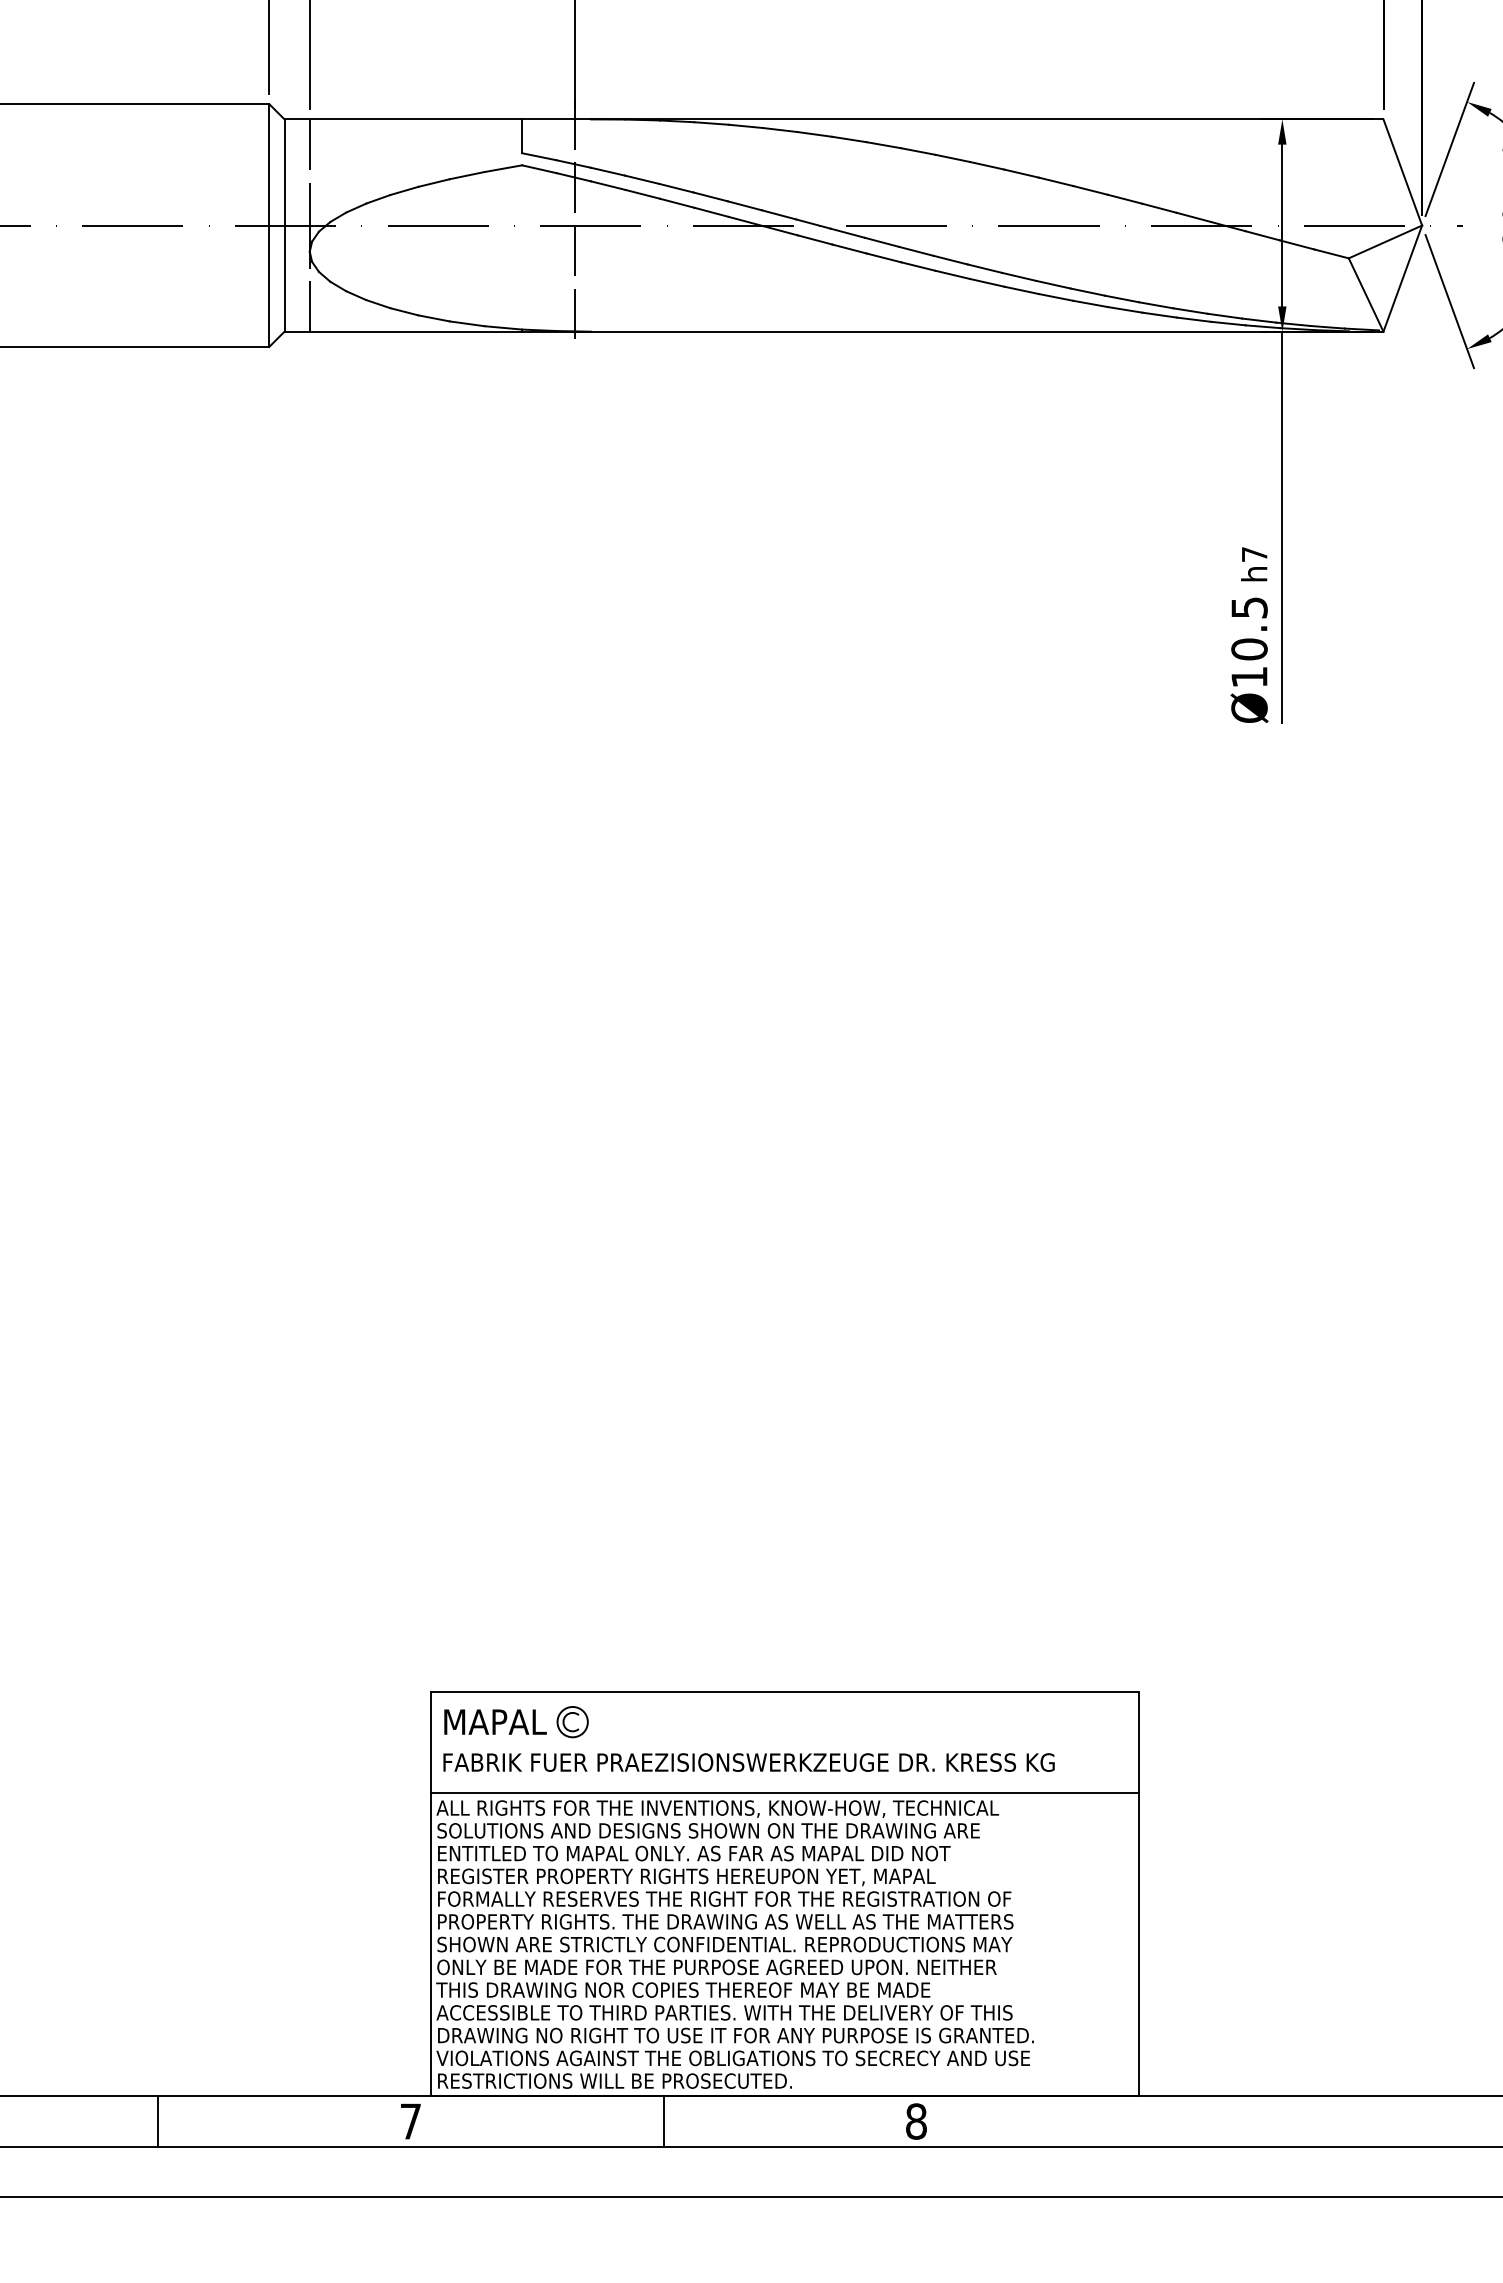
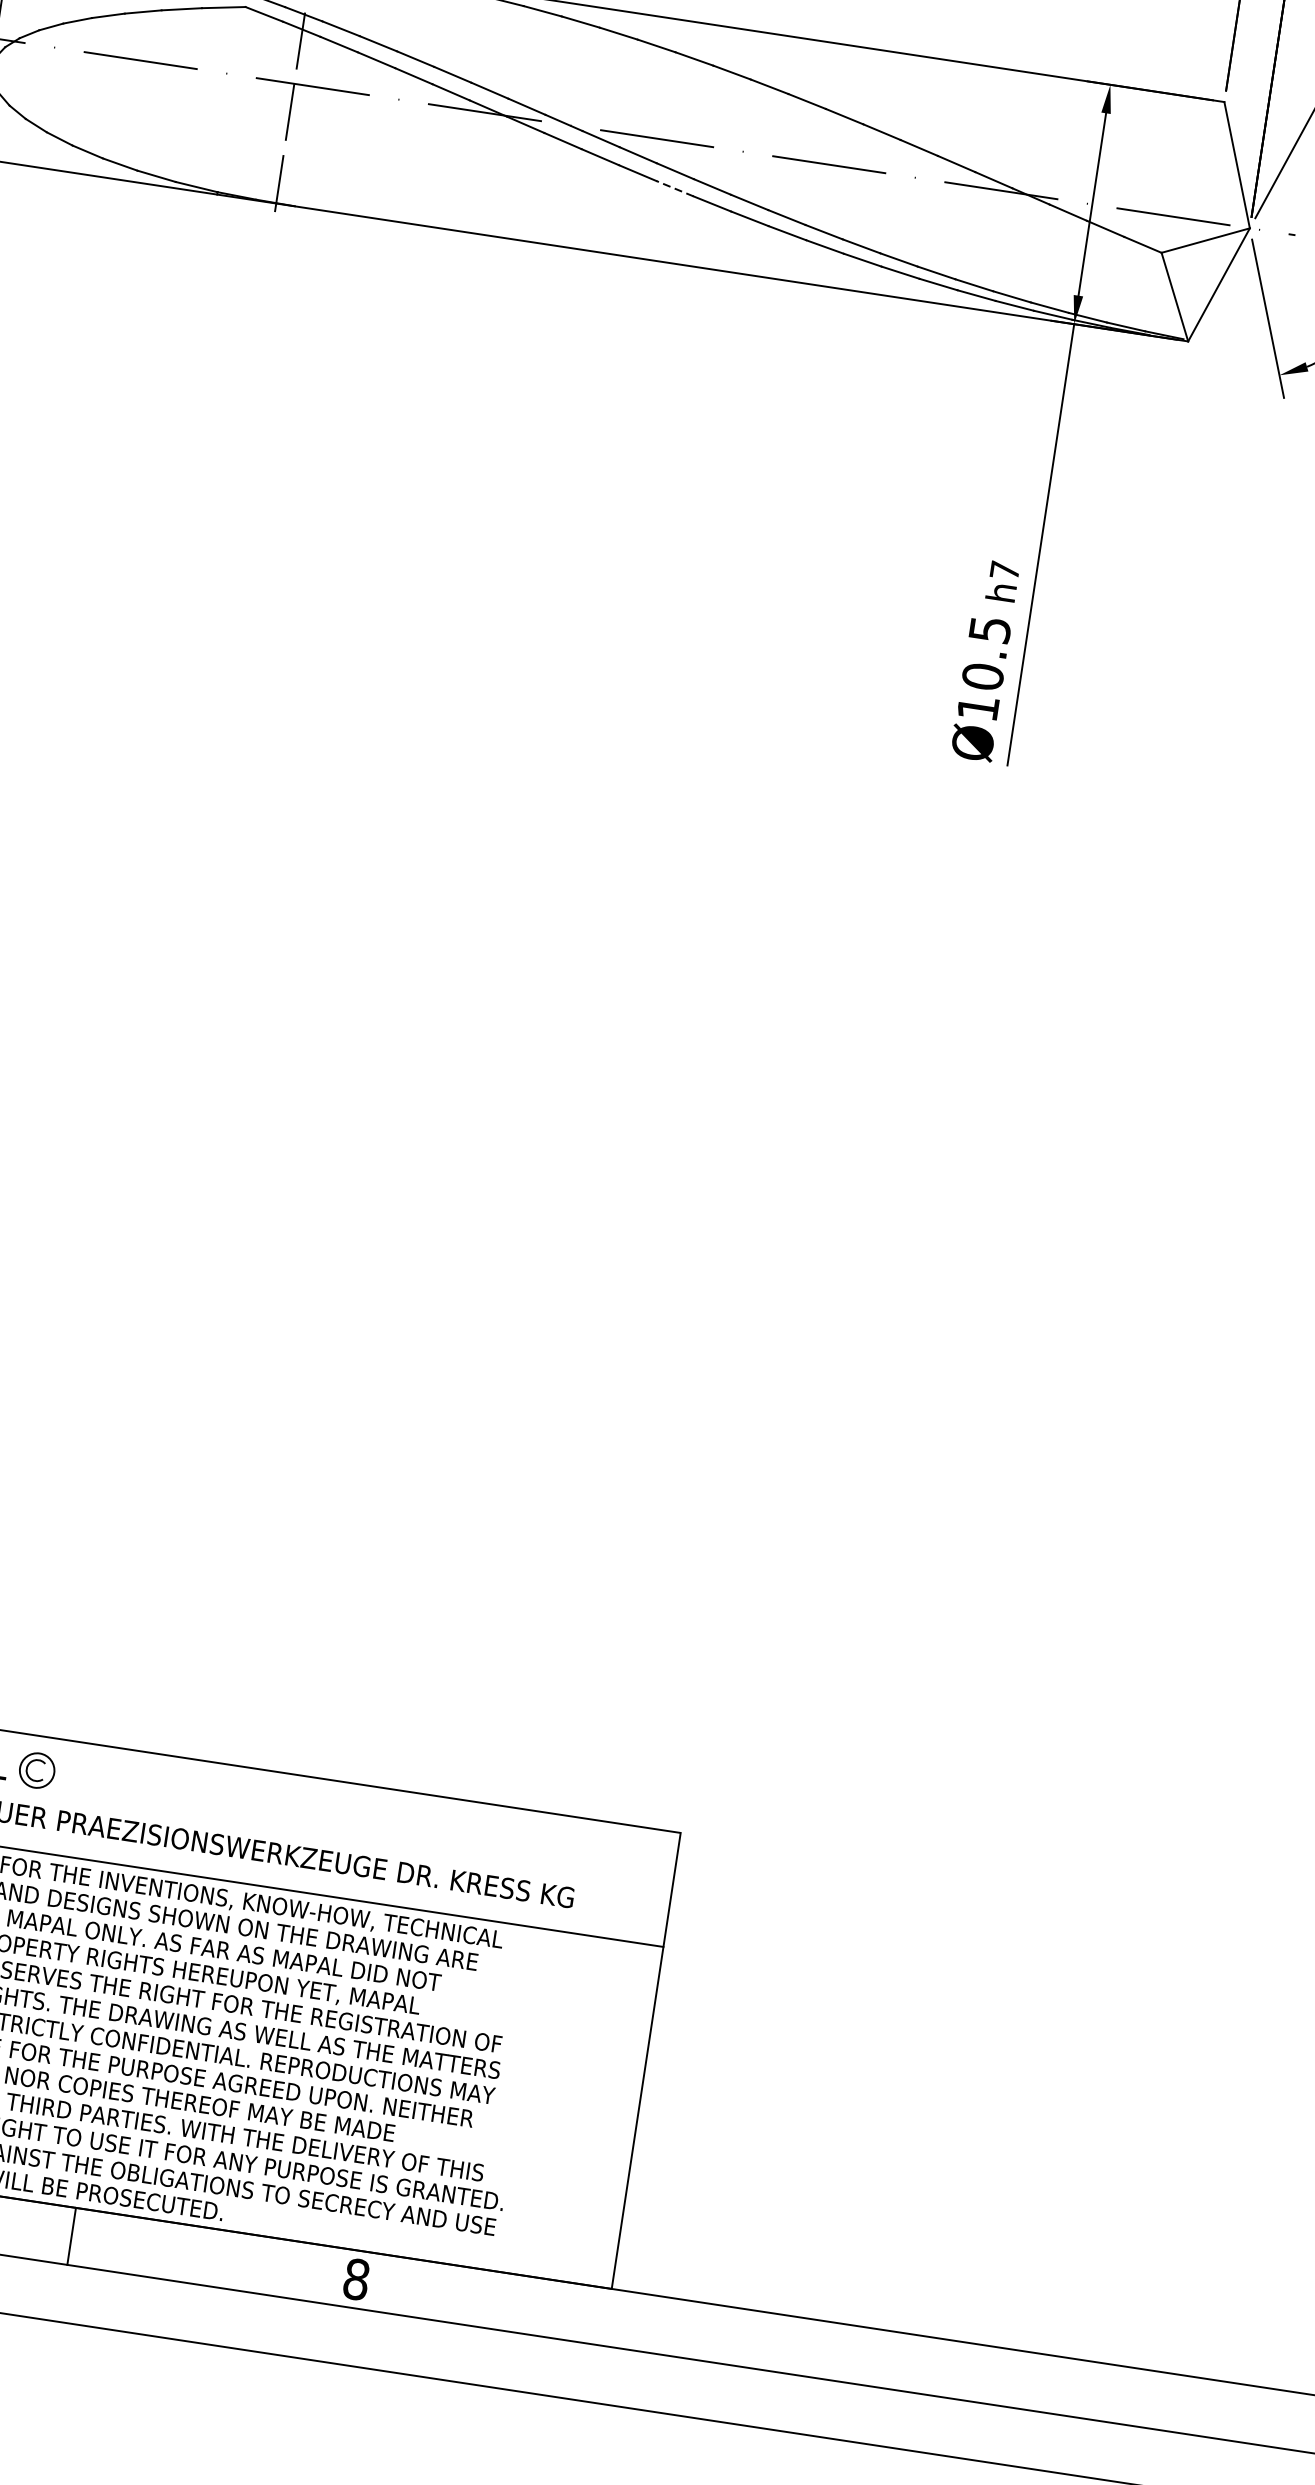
line: (918, 266) -> (675, 188), solid -> dashed

